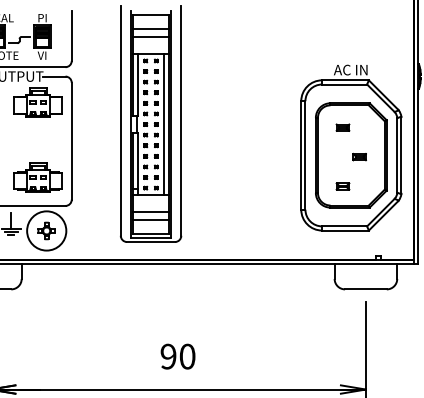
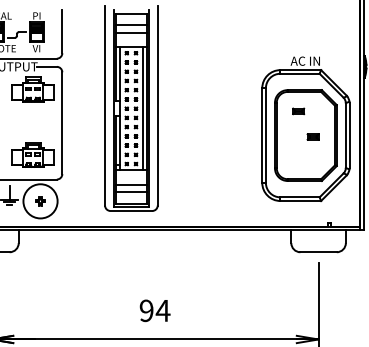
part: (342, 186) -> (298, 162), removed
part: (46, 230) -> (40, 200), size x0.6
text: (186, 356) -> (162, 310), 90 -> 94

